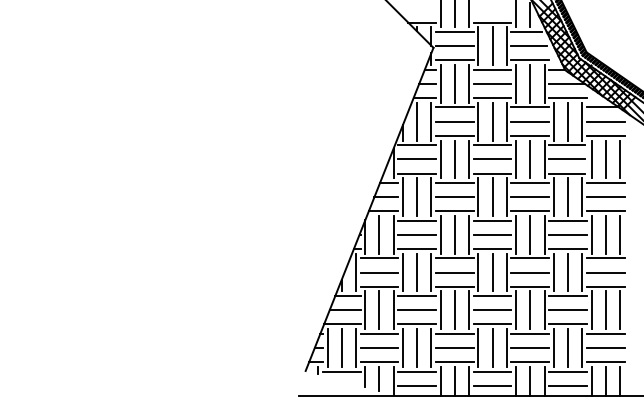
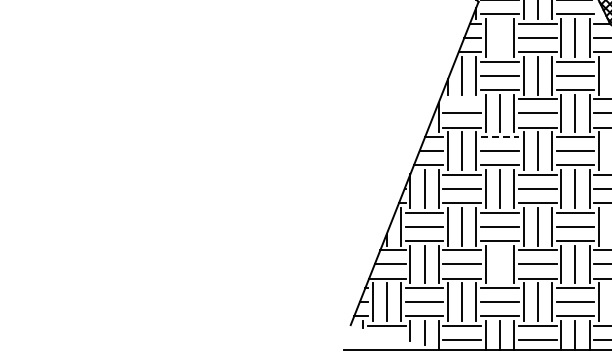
line: (454, 83) -> (499, 37), removed
line: (416, 145) -> (461, 99), removed
line: (454, 182) -> (499, 136), solid -> dashed
line: (454, 310) -> (499, 264), removed

